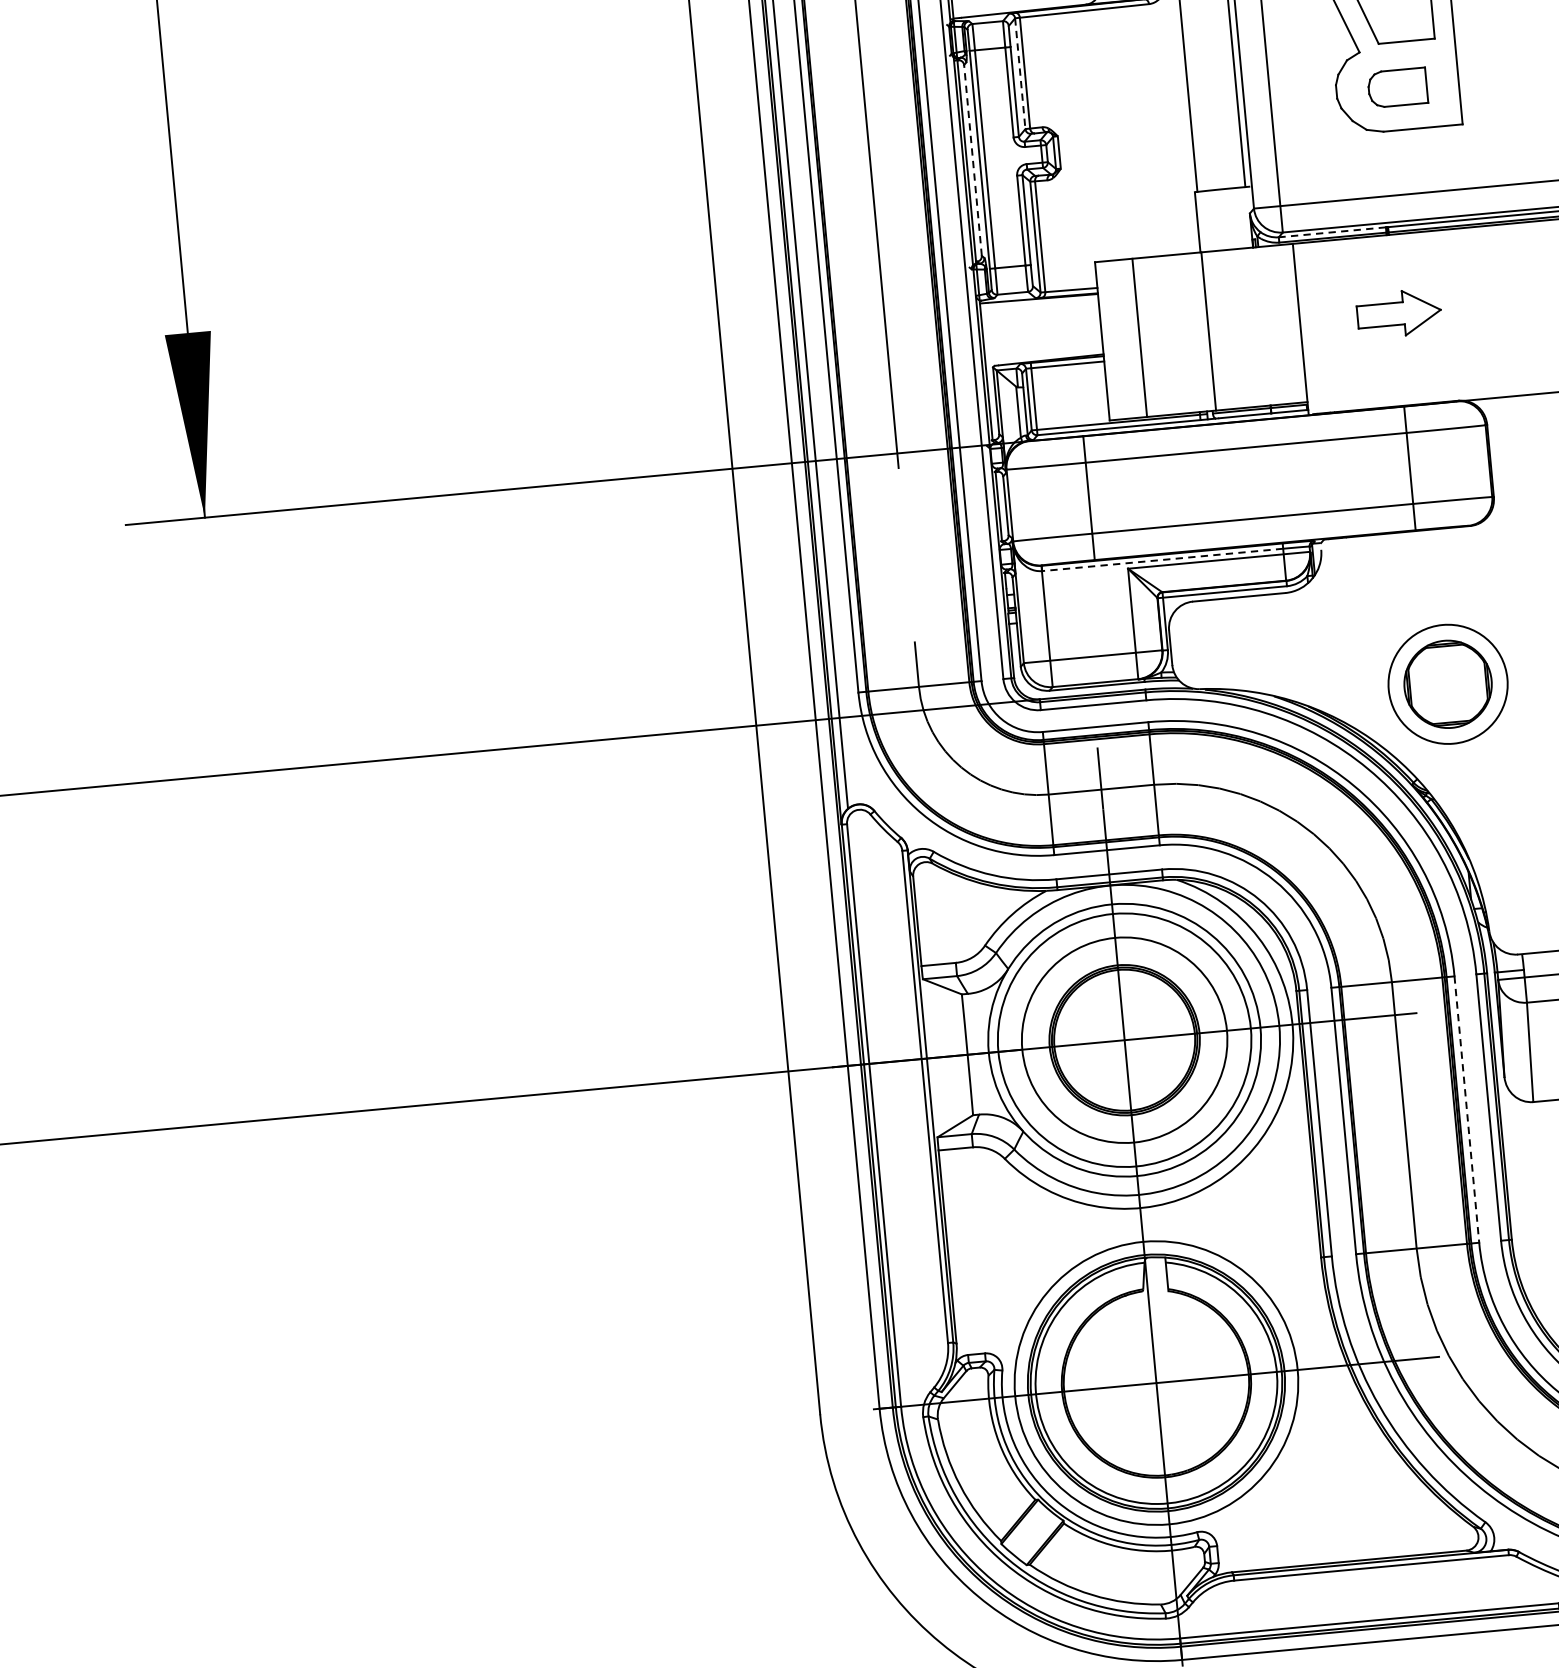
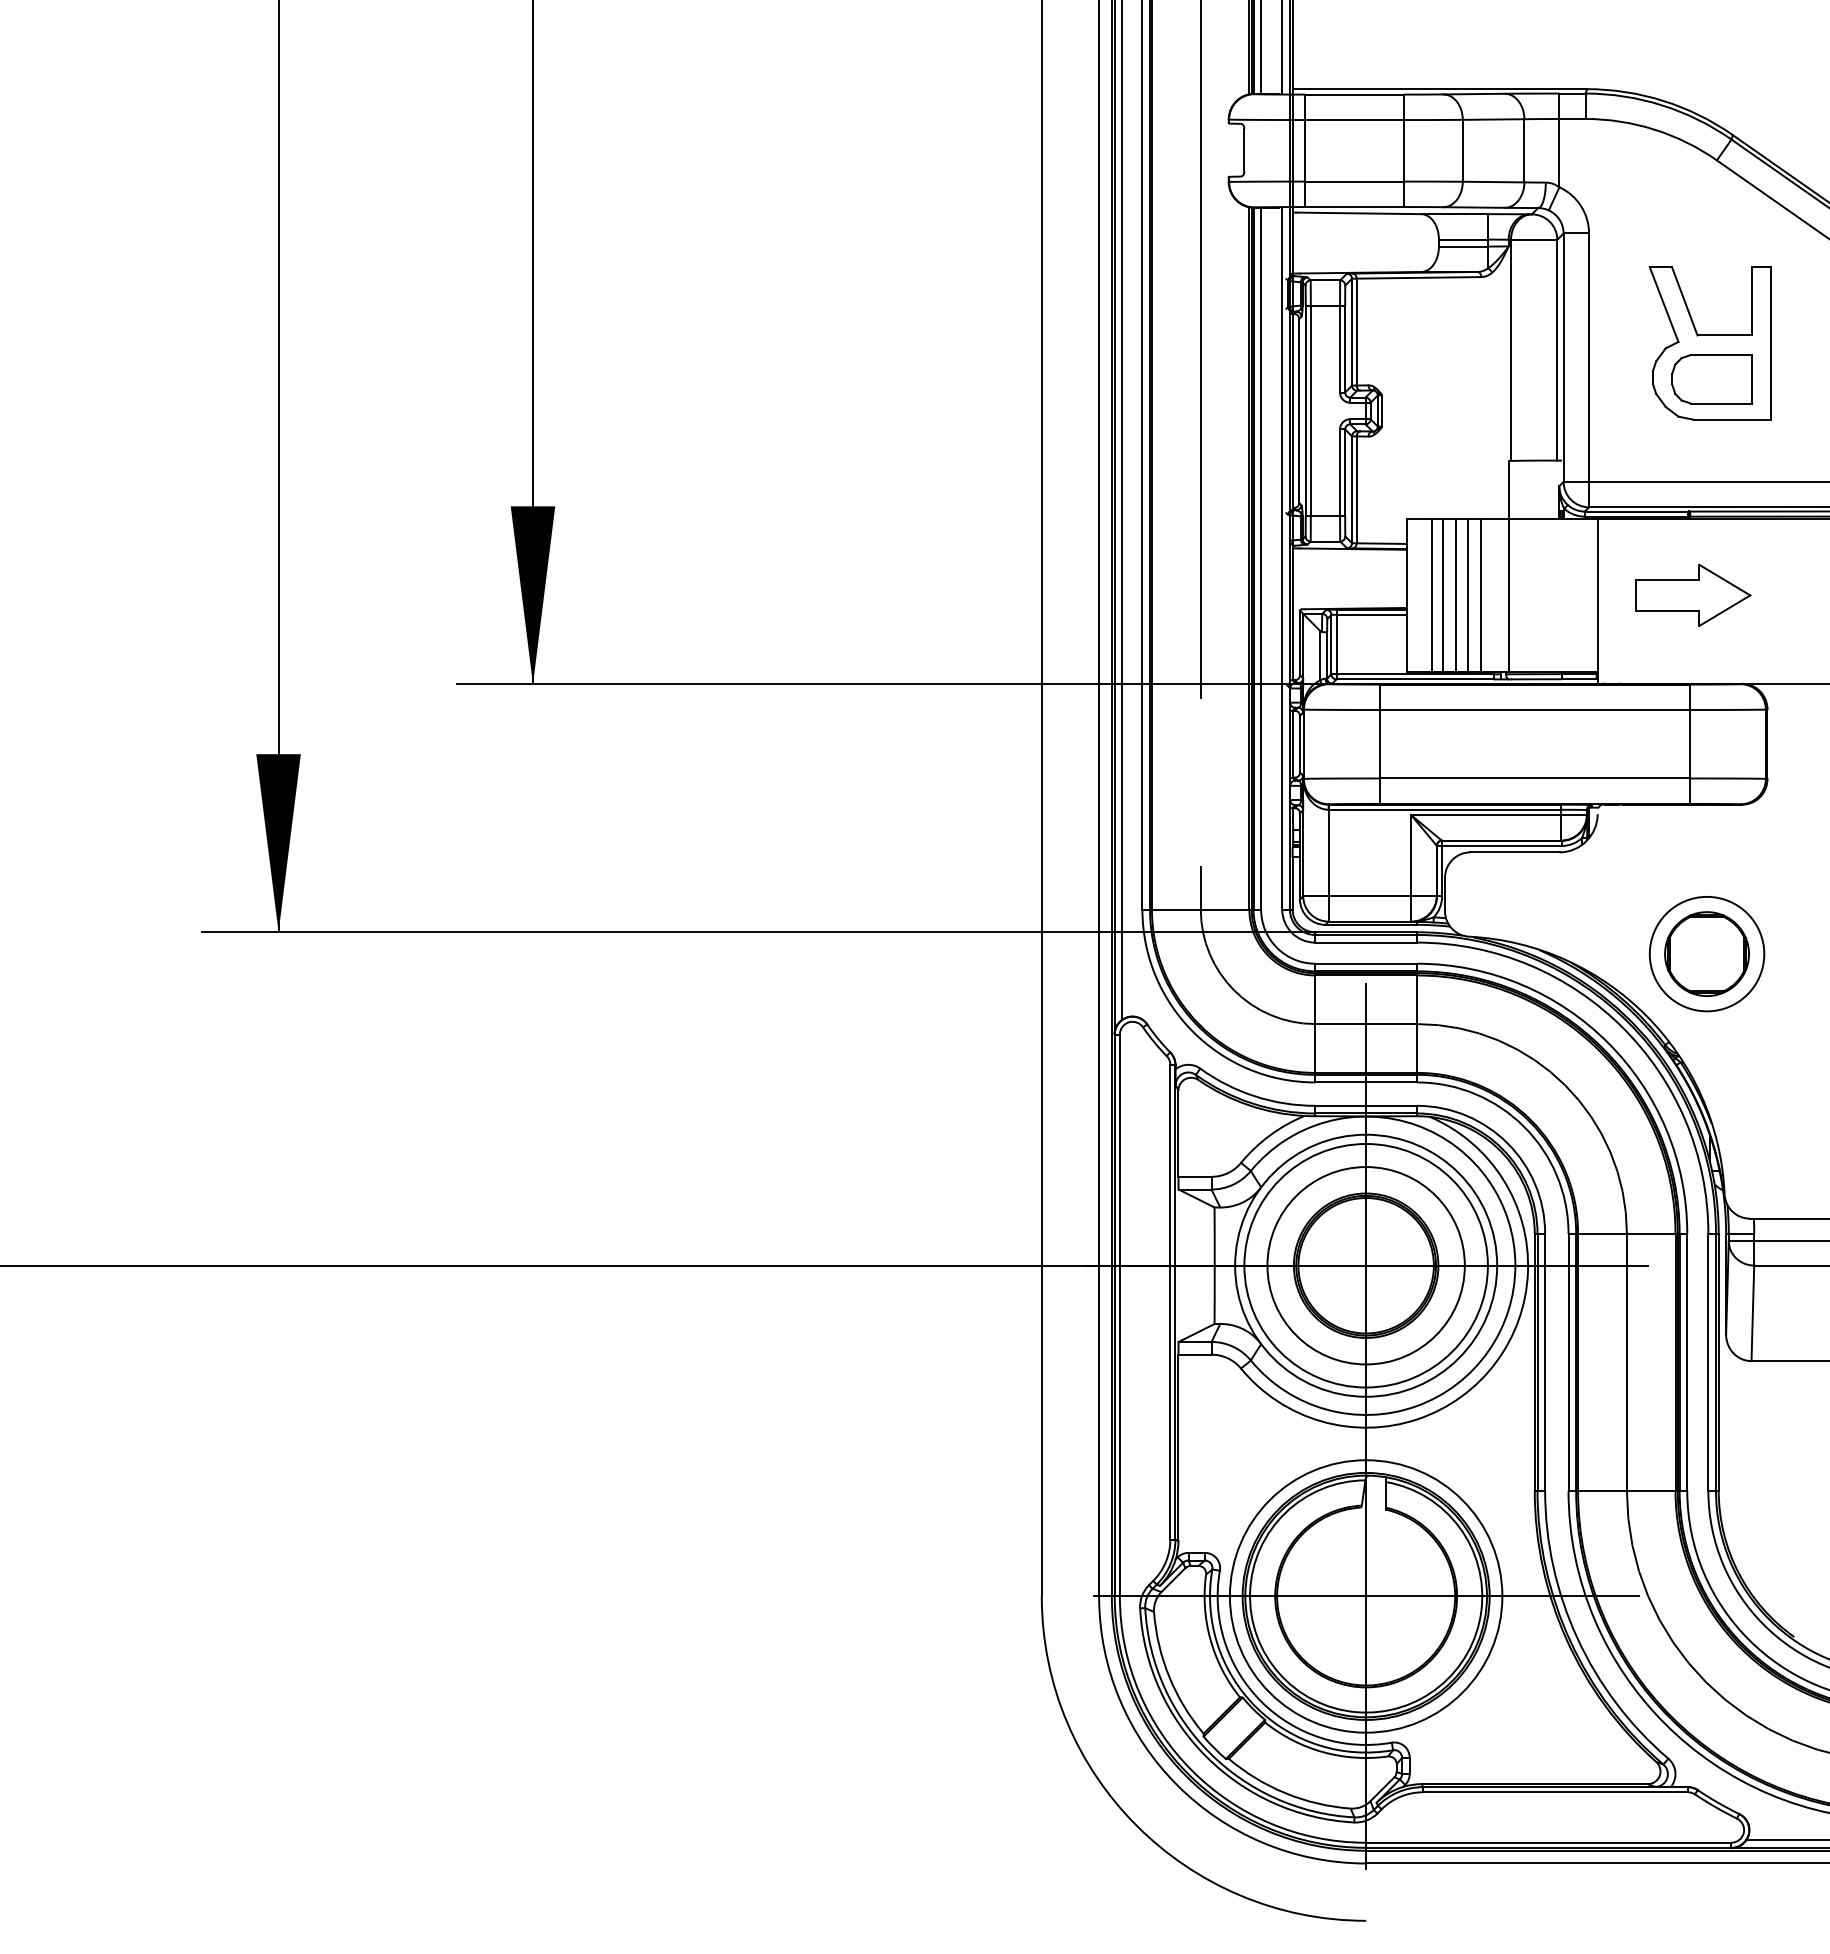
line: (1020, 73) -> (1352, 332), dashed -> solid
part: (1397, 87) -> (1711, 378), size x1.43
line: (973, 159) -> (1299, 410), dashed -> solid
line: (1332, 232) -> (1636, 511), dashed -> solid
part: (1399, 312) -> (1693, 594), size x1.43
line: (1178, 334) -> (1480, 595), added
line: (1166, 335) -> (1468, 595), added
line: (1152, 336) -> (1455, 595), added
line: (1128, 338) -> (1432, 595), added
line: (1161, 559) -> (1444, 809), dashed -> solid
line: (1467, 1109) -> (1687, 1362), dashed -> solid

